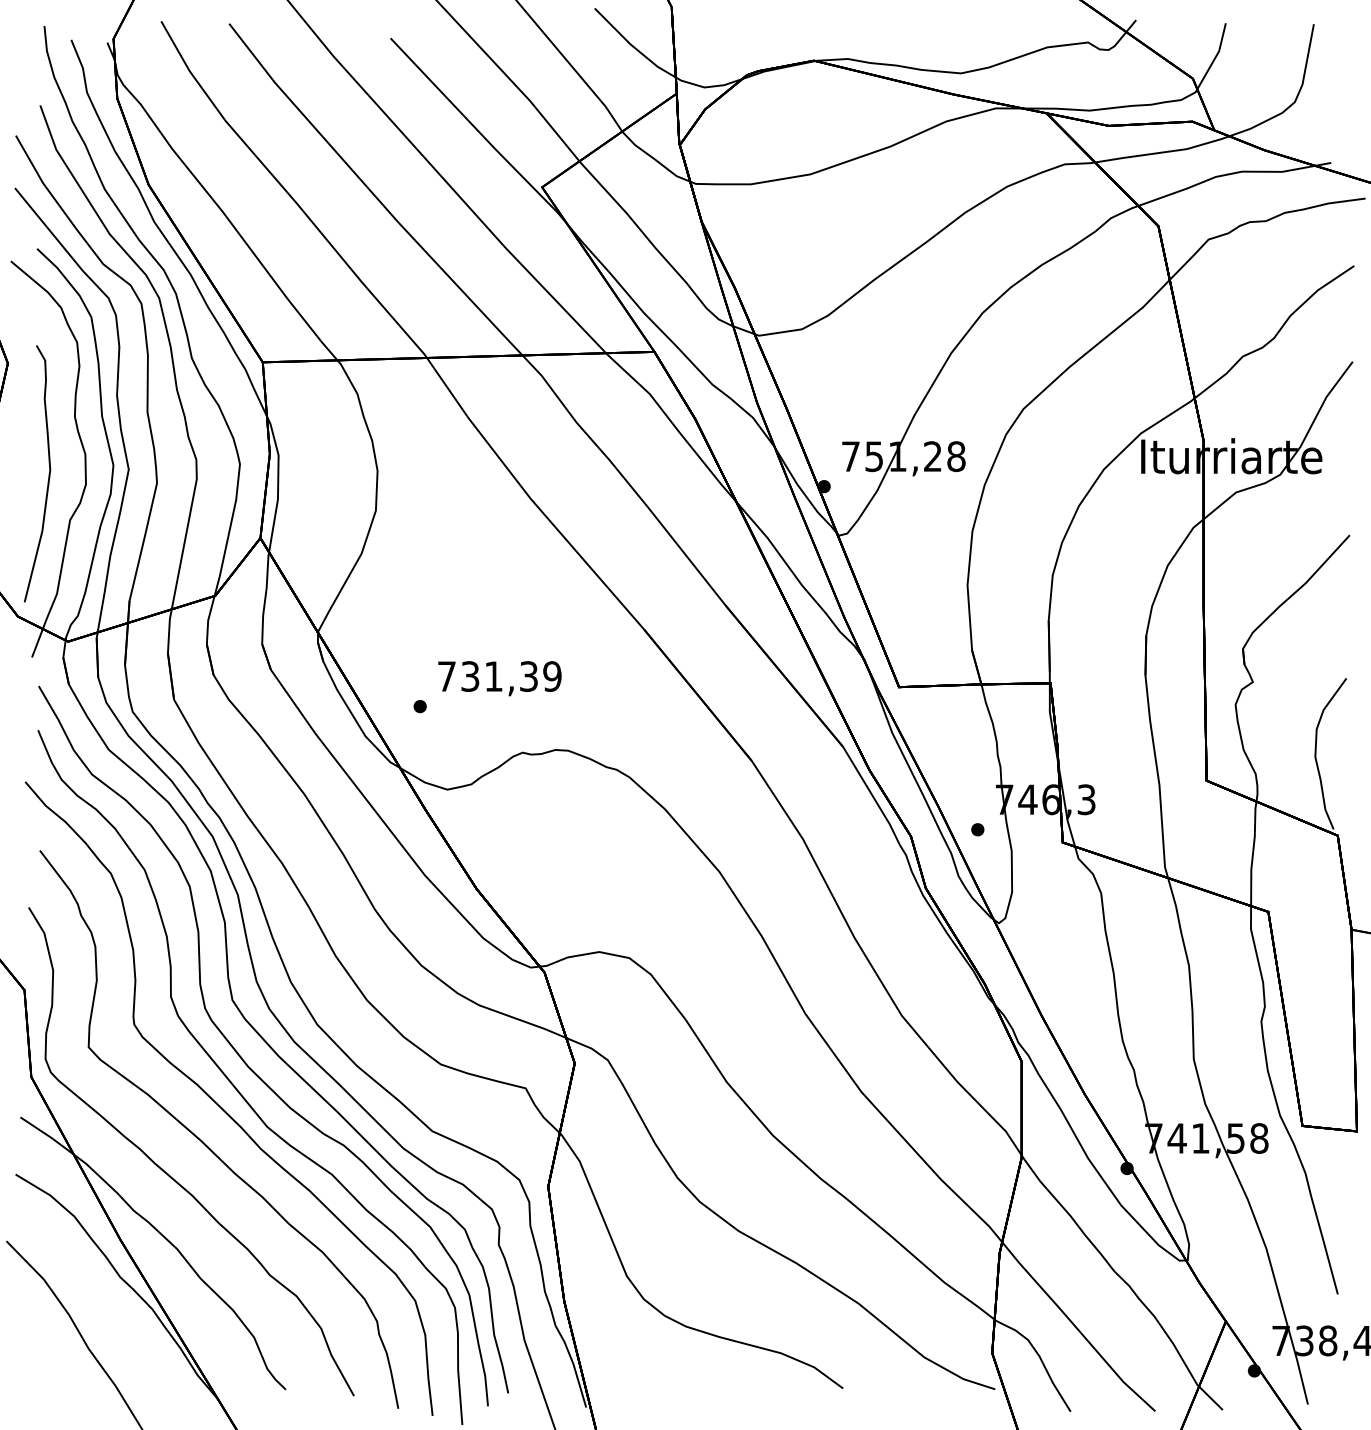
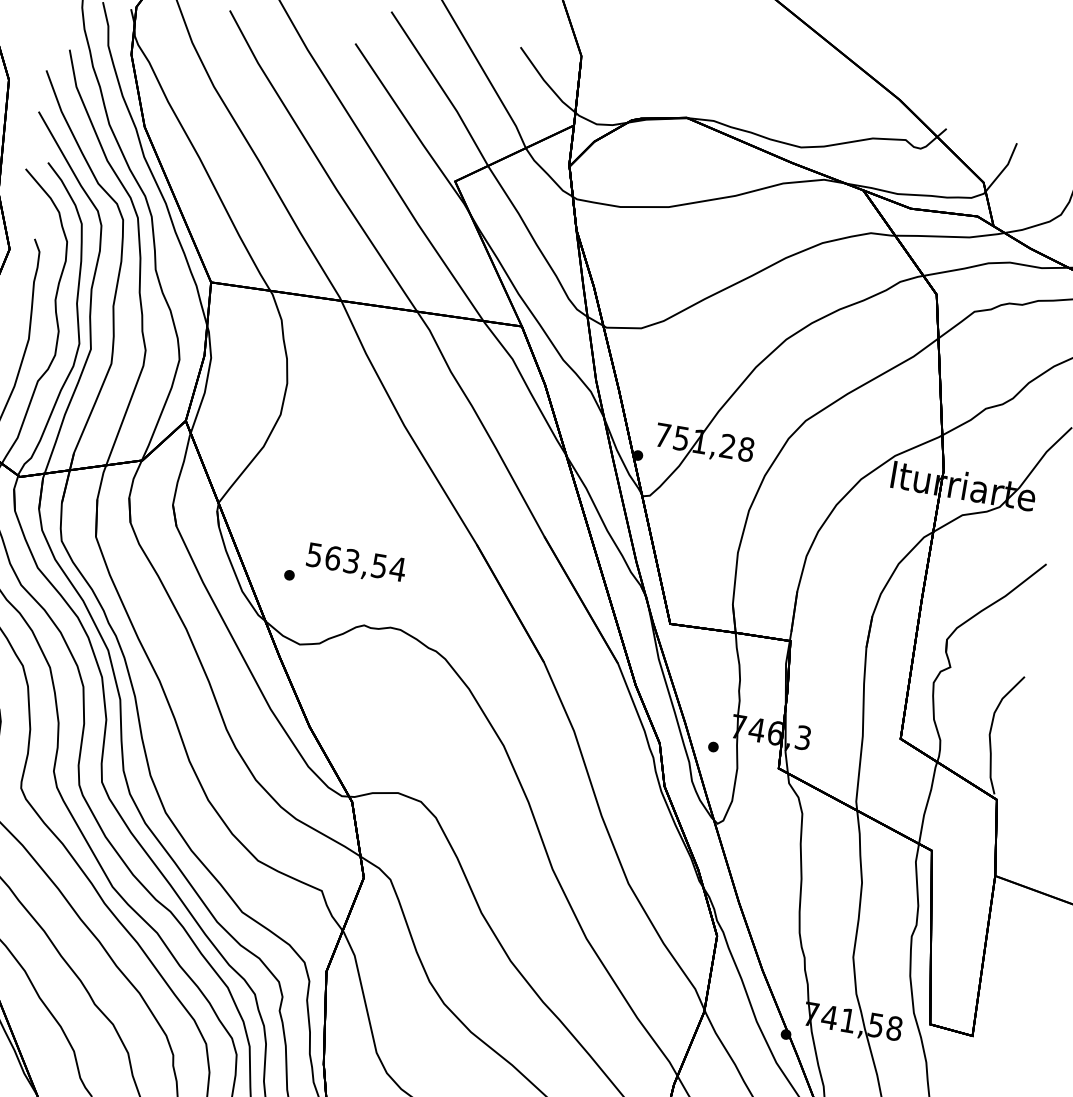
text: (500, 676) -> (356, 562), 731,39 -> 563,54

